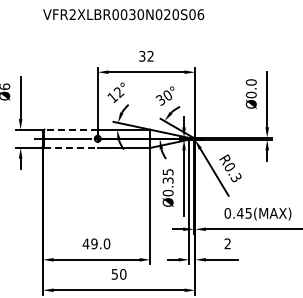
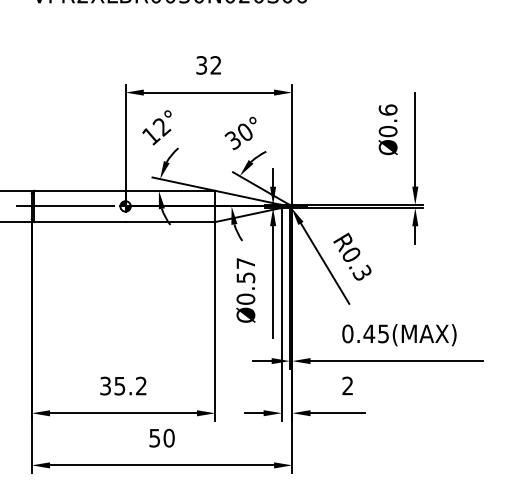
text: (250, 82) -> (386, 110), Ø0.0 -> Ø0.6
line: (71, 129) -> (80, 190), dashed -> solid
line: (71, 147) -> (80, 221), dashed -> solid
text: (167, 176) -> (244, 270), Ø0.35 -> Ø0.57
text: (96, 243) -> (123, 385), 49.0 -> 35.2

